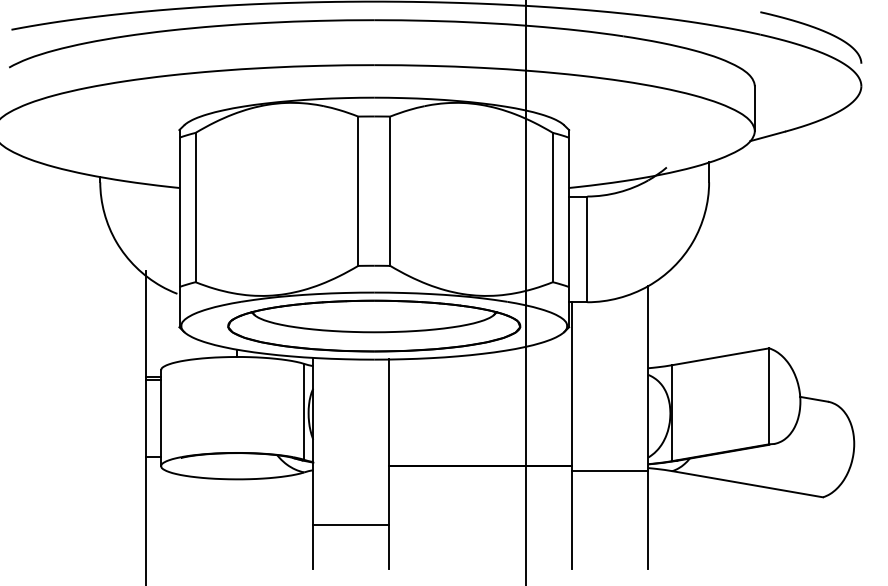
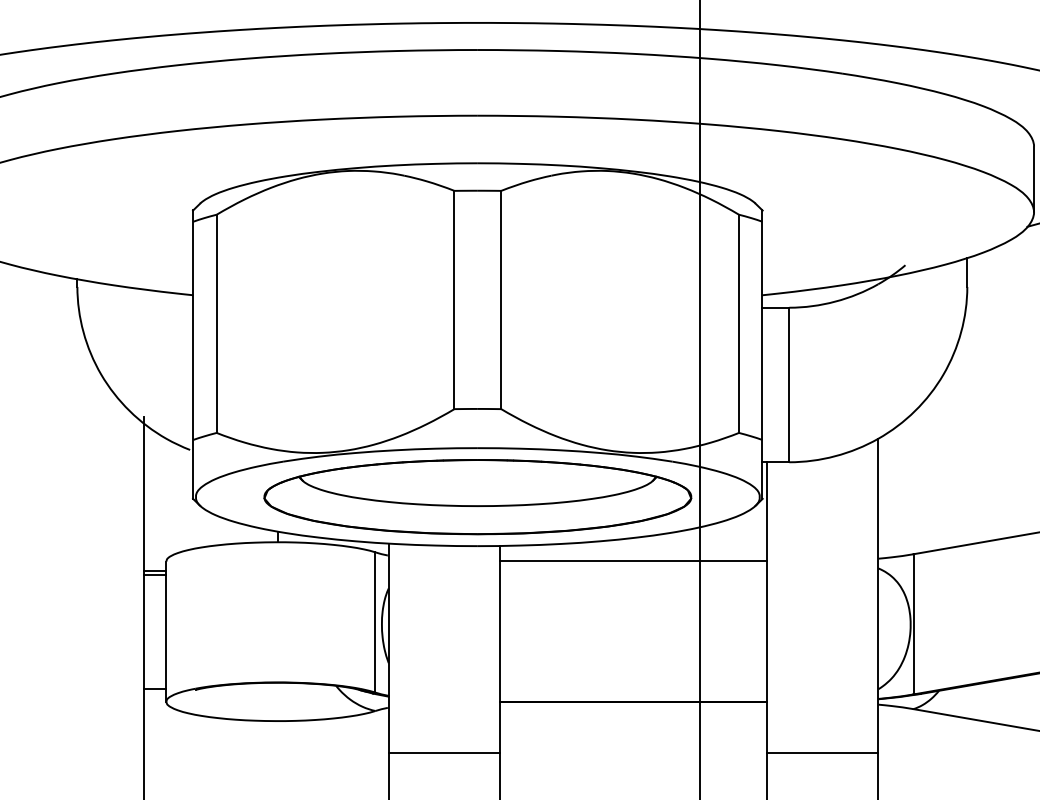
line: (480, 370) -> (633, 562), added
line: (610, 470) -> (823, 752), moved
line: (351, 524) -> (444, 752), moved

